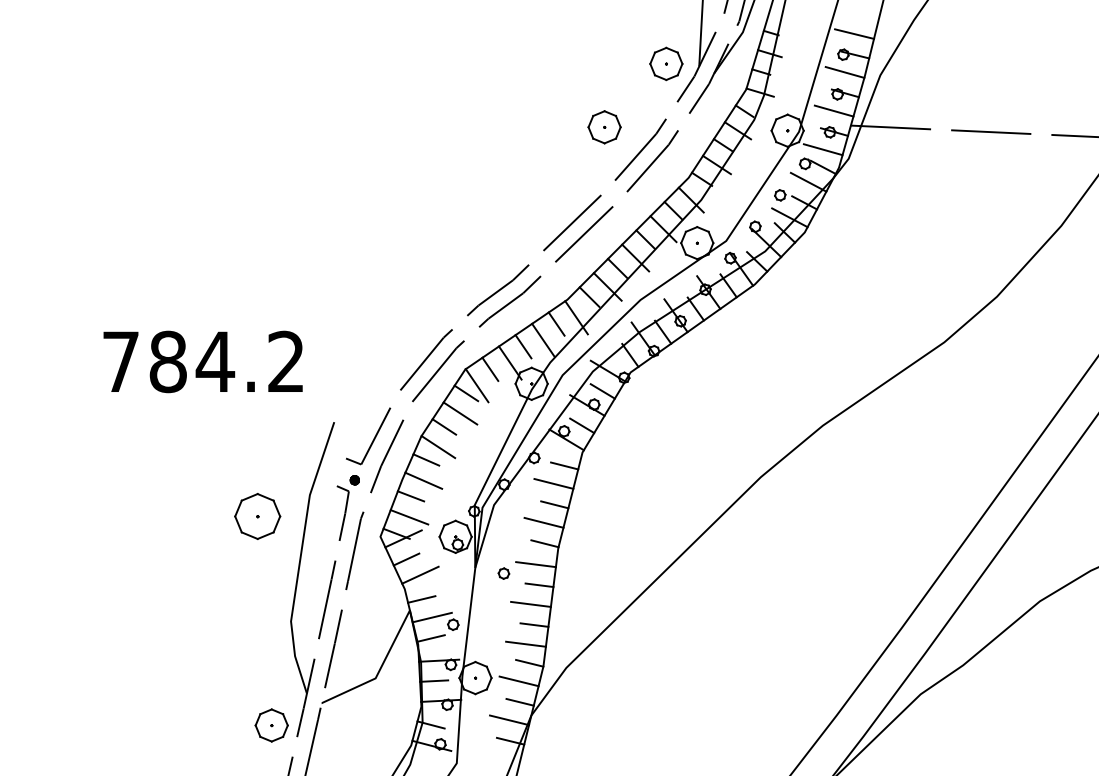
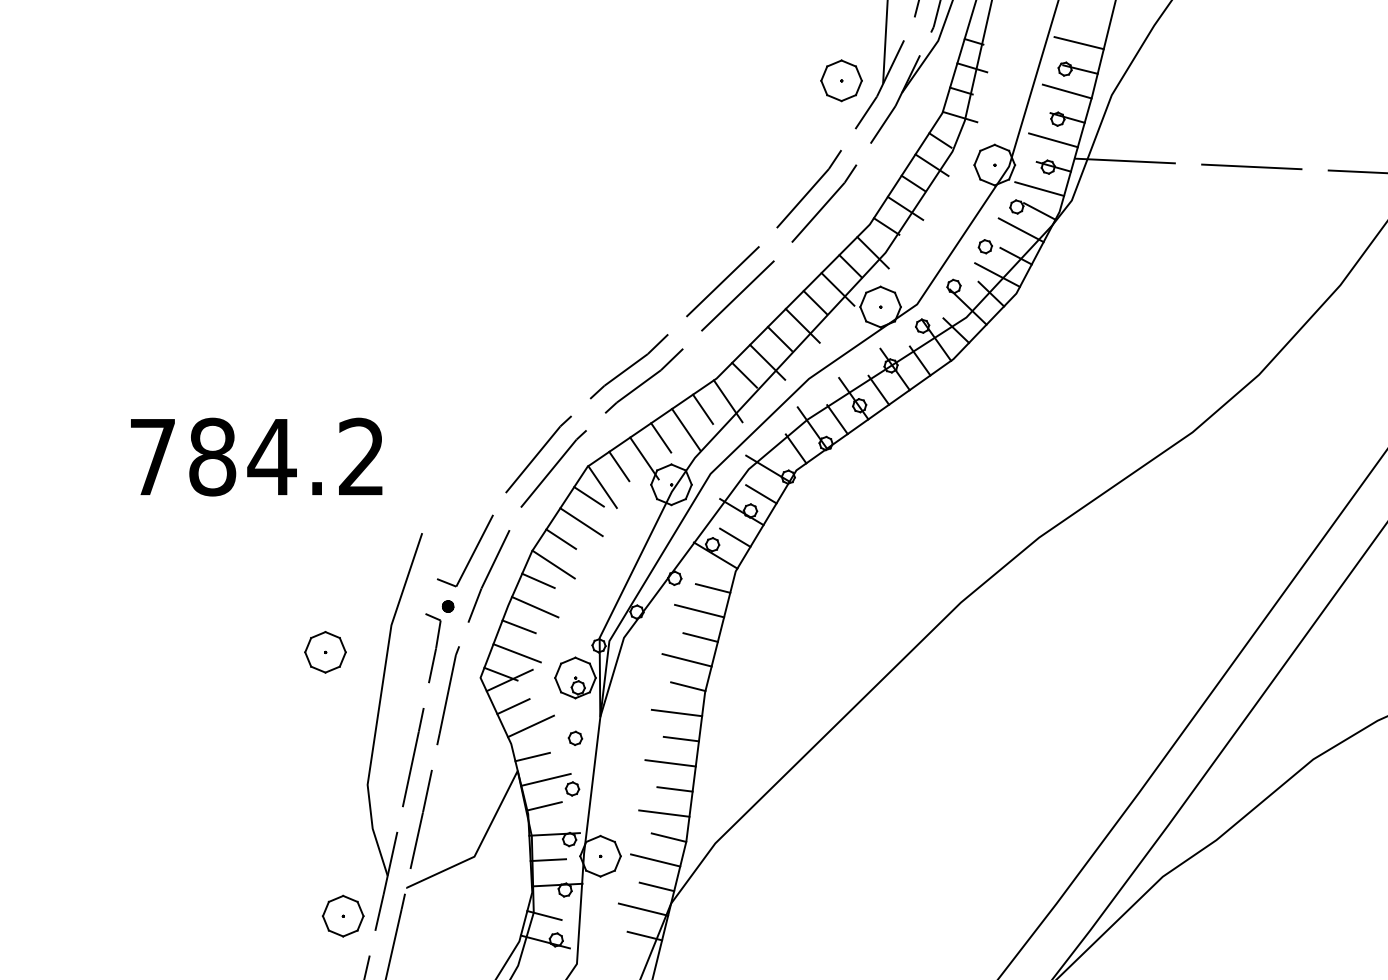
part: (604, 127) -> (763, 160), removed
part: (257, 516) -> (325, 652), size x0.71
part: (503, 572) -> (575, 737), moved

